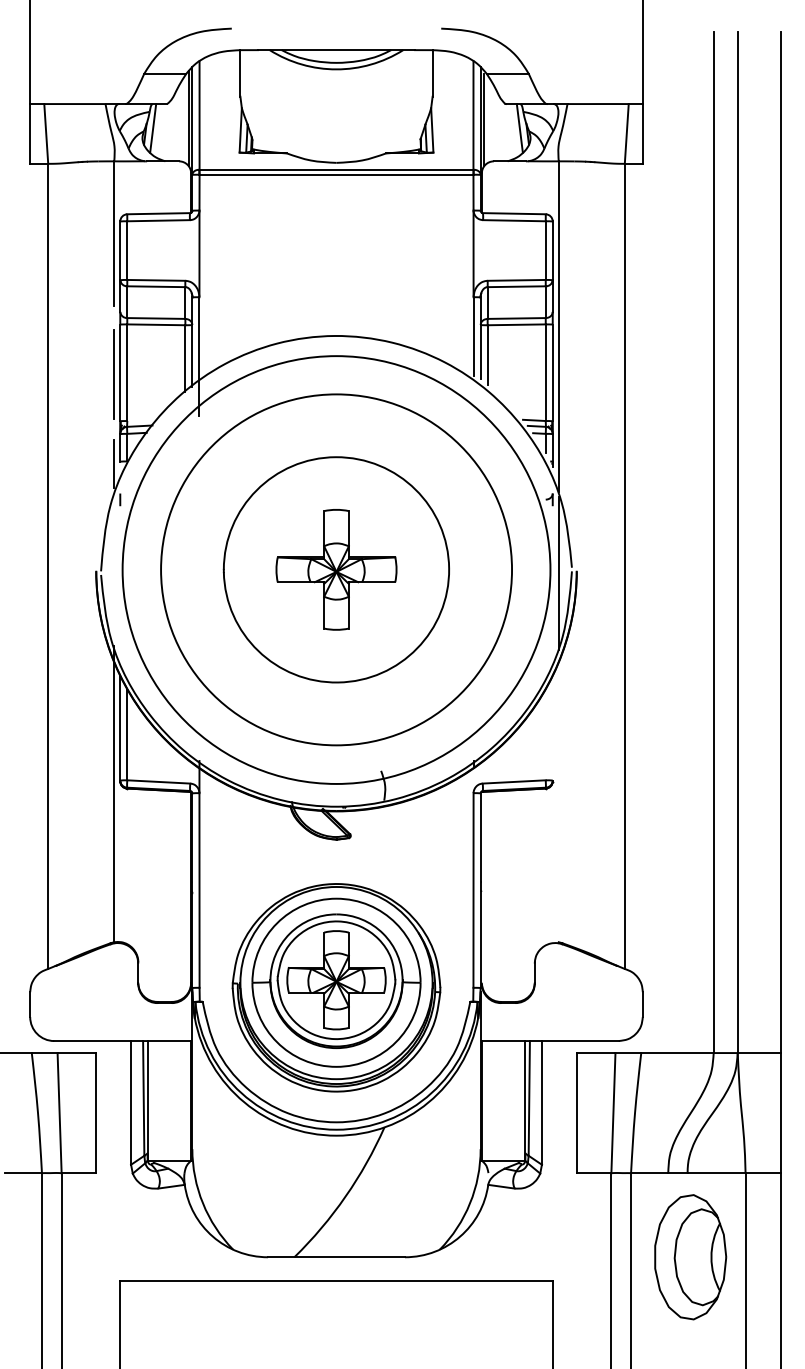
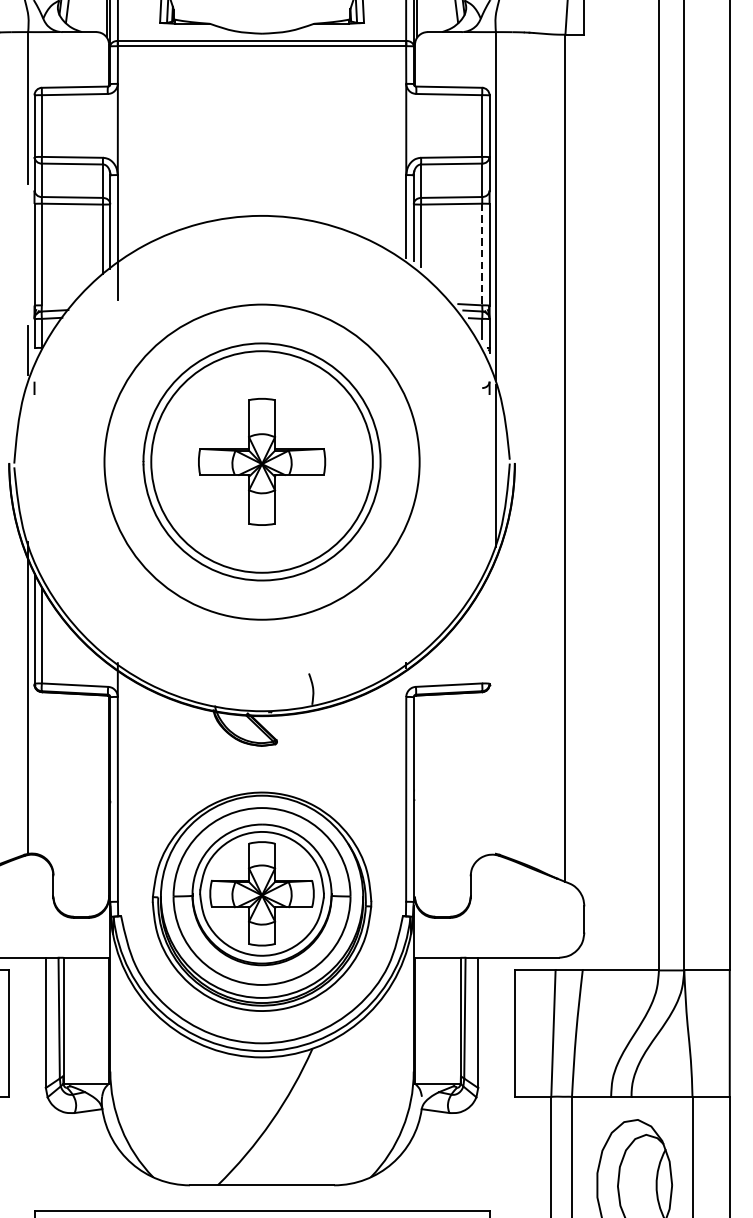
line: (545, 373) -> (481, 255), solid -> dashed
line: (114, 374) -> (28, 256), removed
circle: (336, 569) -> (262, 461), size x0.6
circle: (336, 569) -> (262, 461), size x0.7

